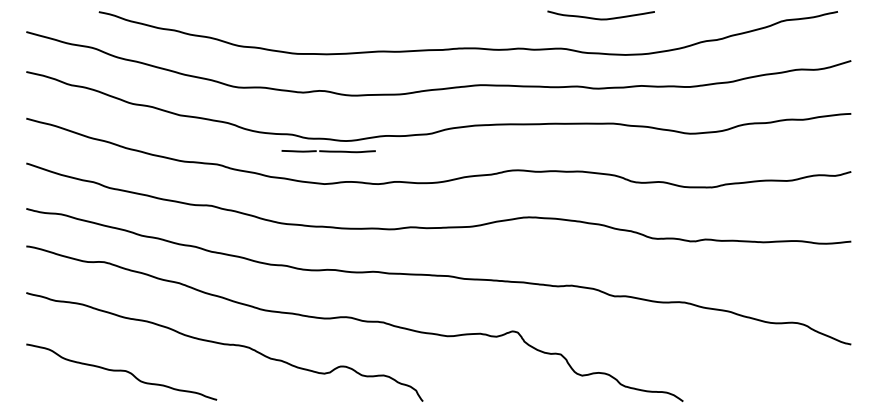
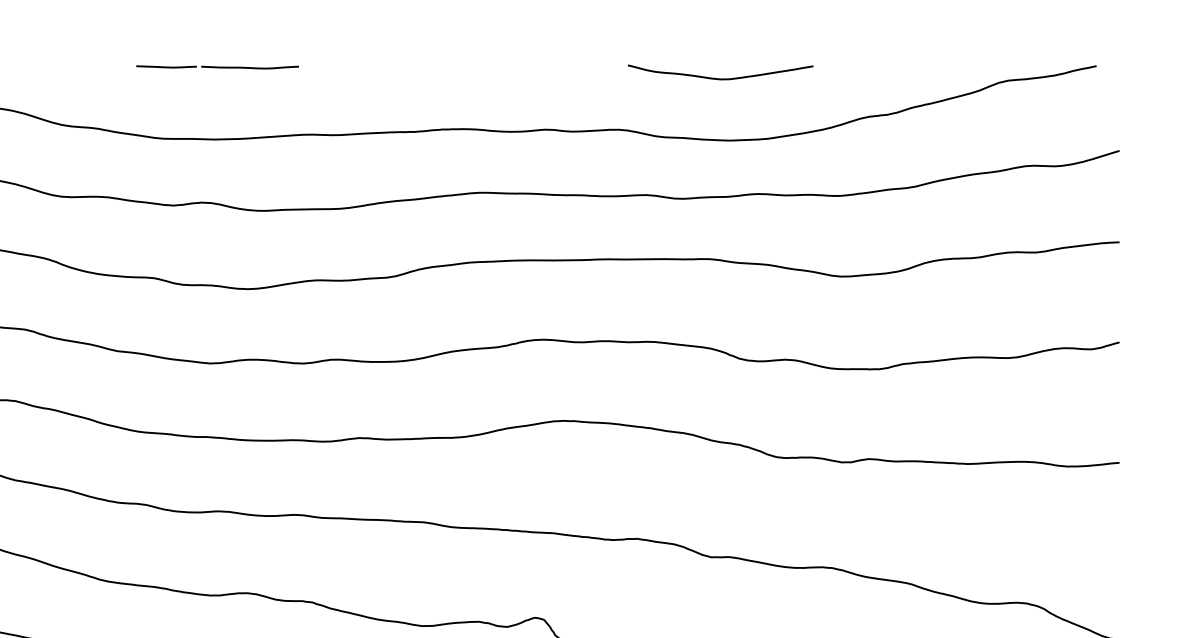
curve: (600, 18) -> (719, 77), moved
line: (328, 151) -> (217, 67), moved

